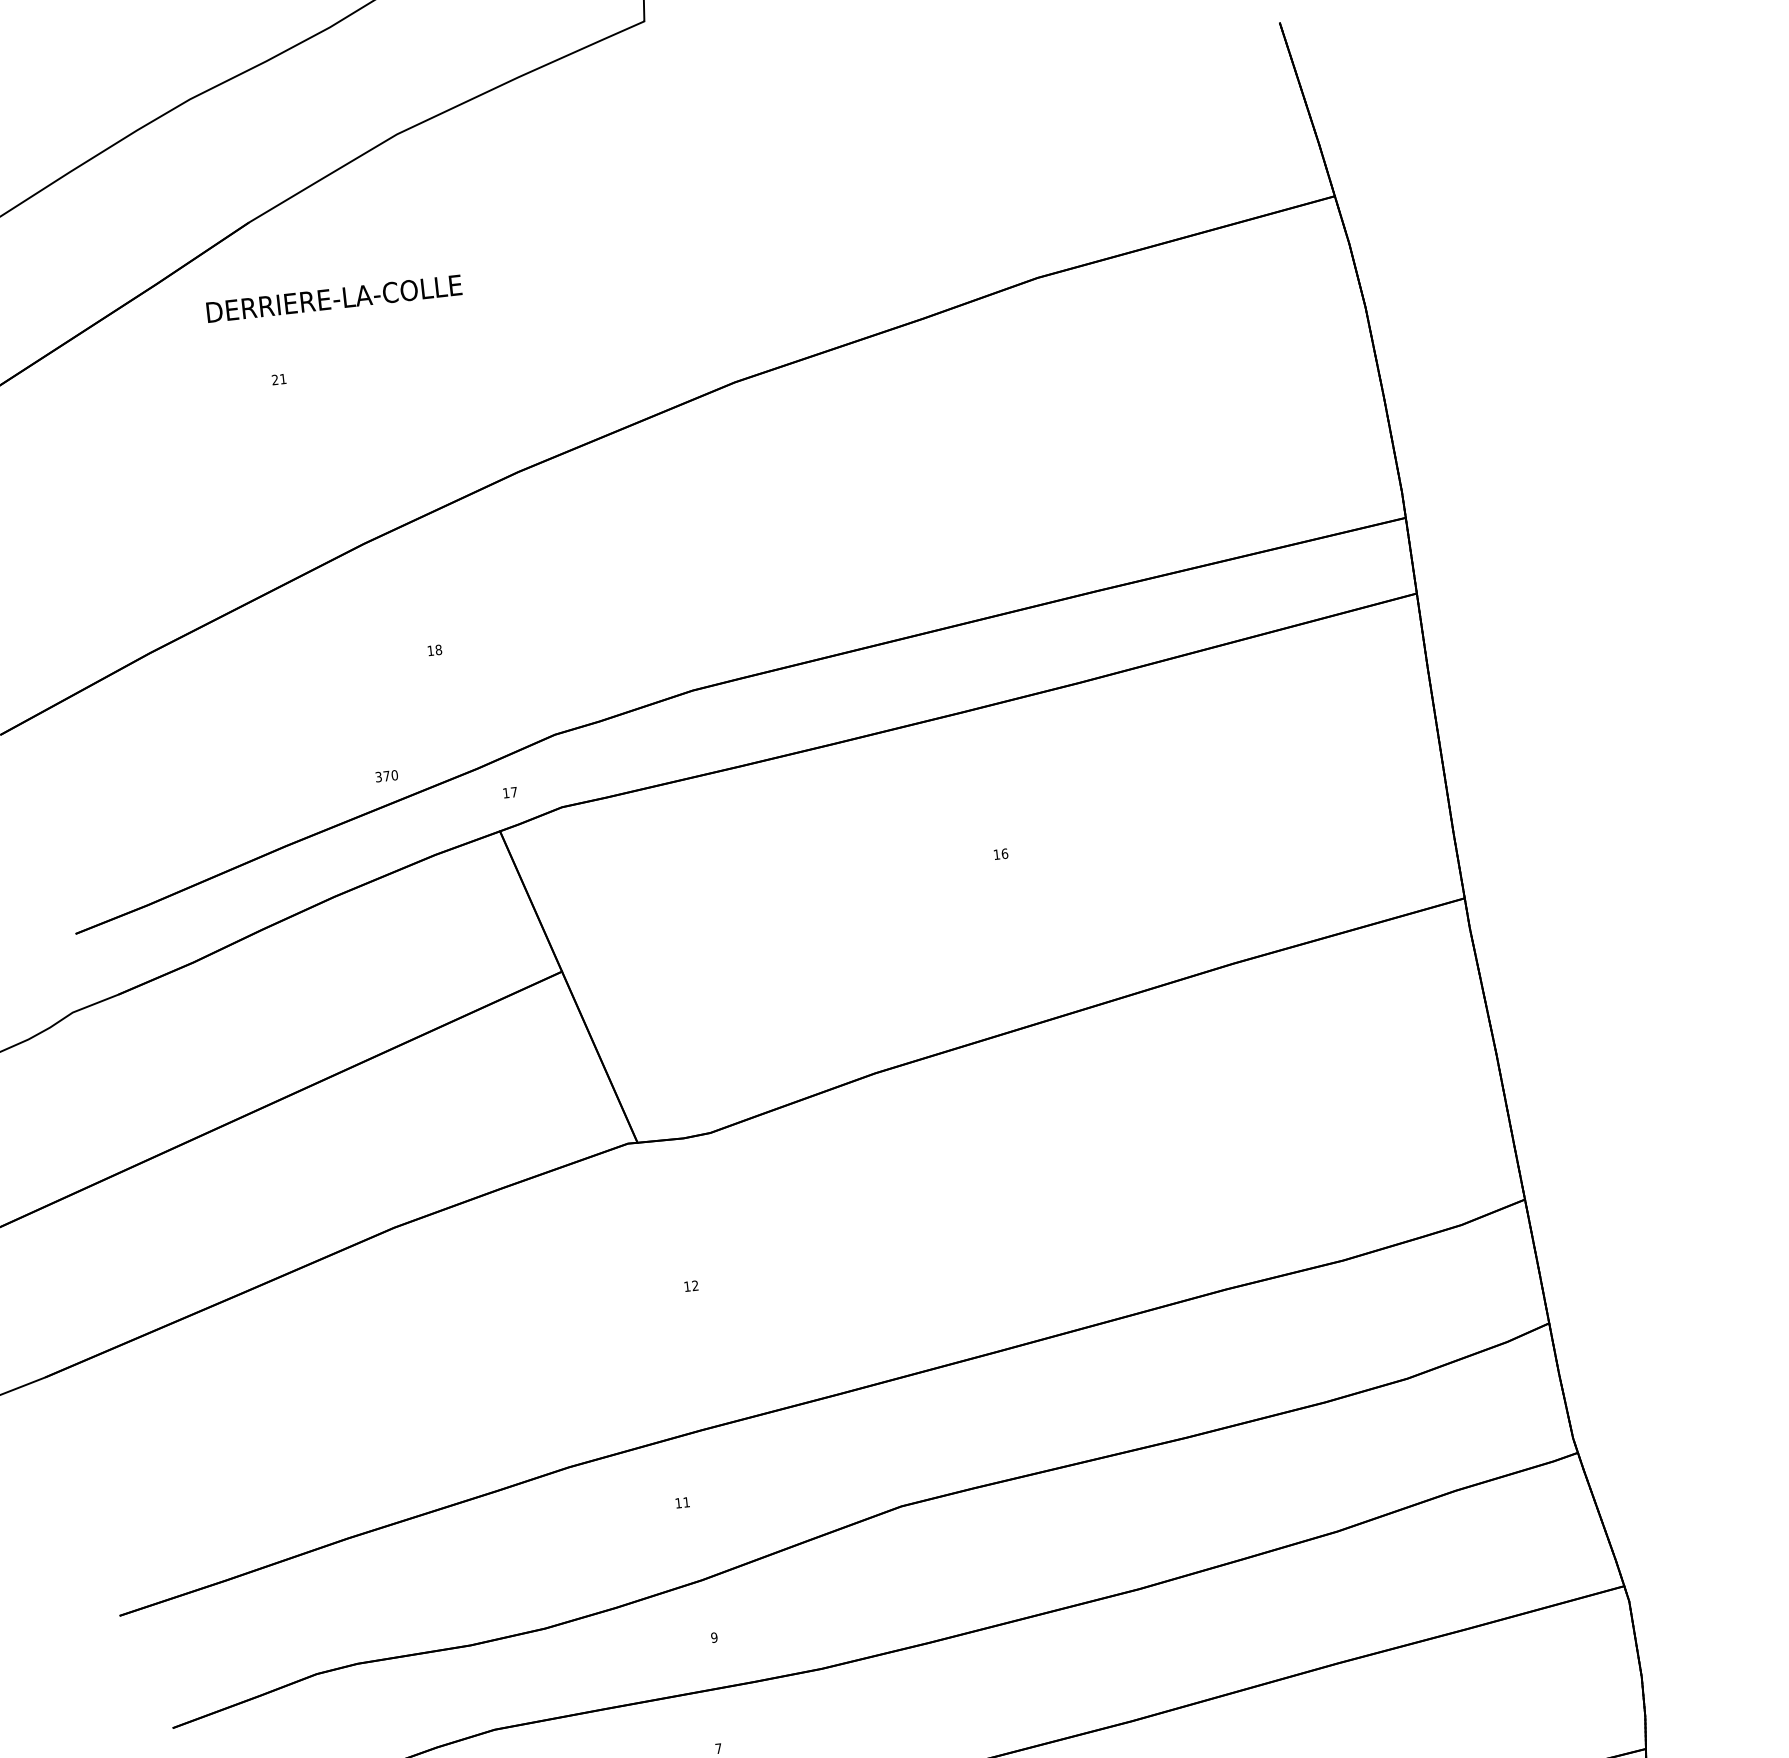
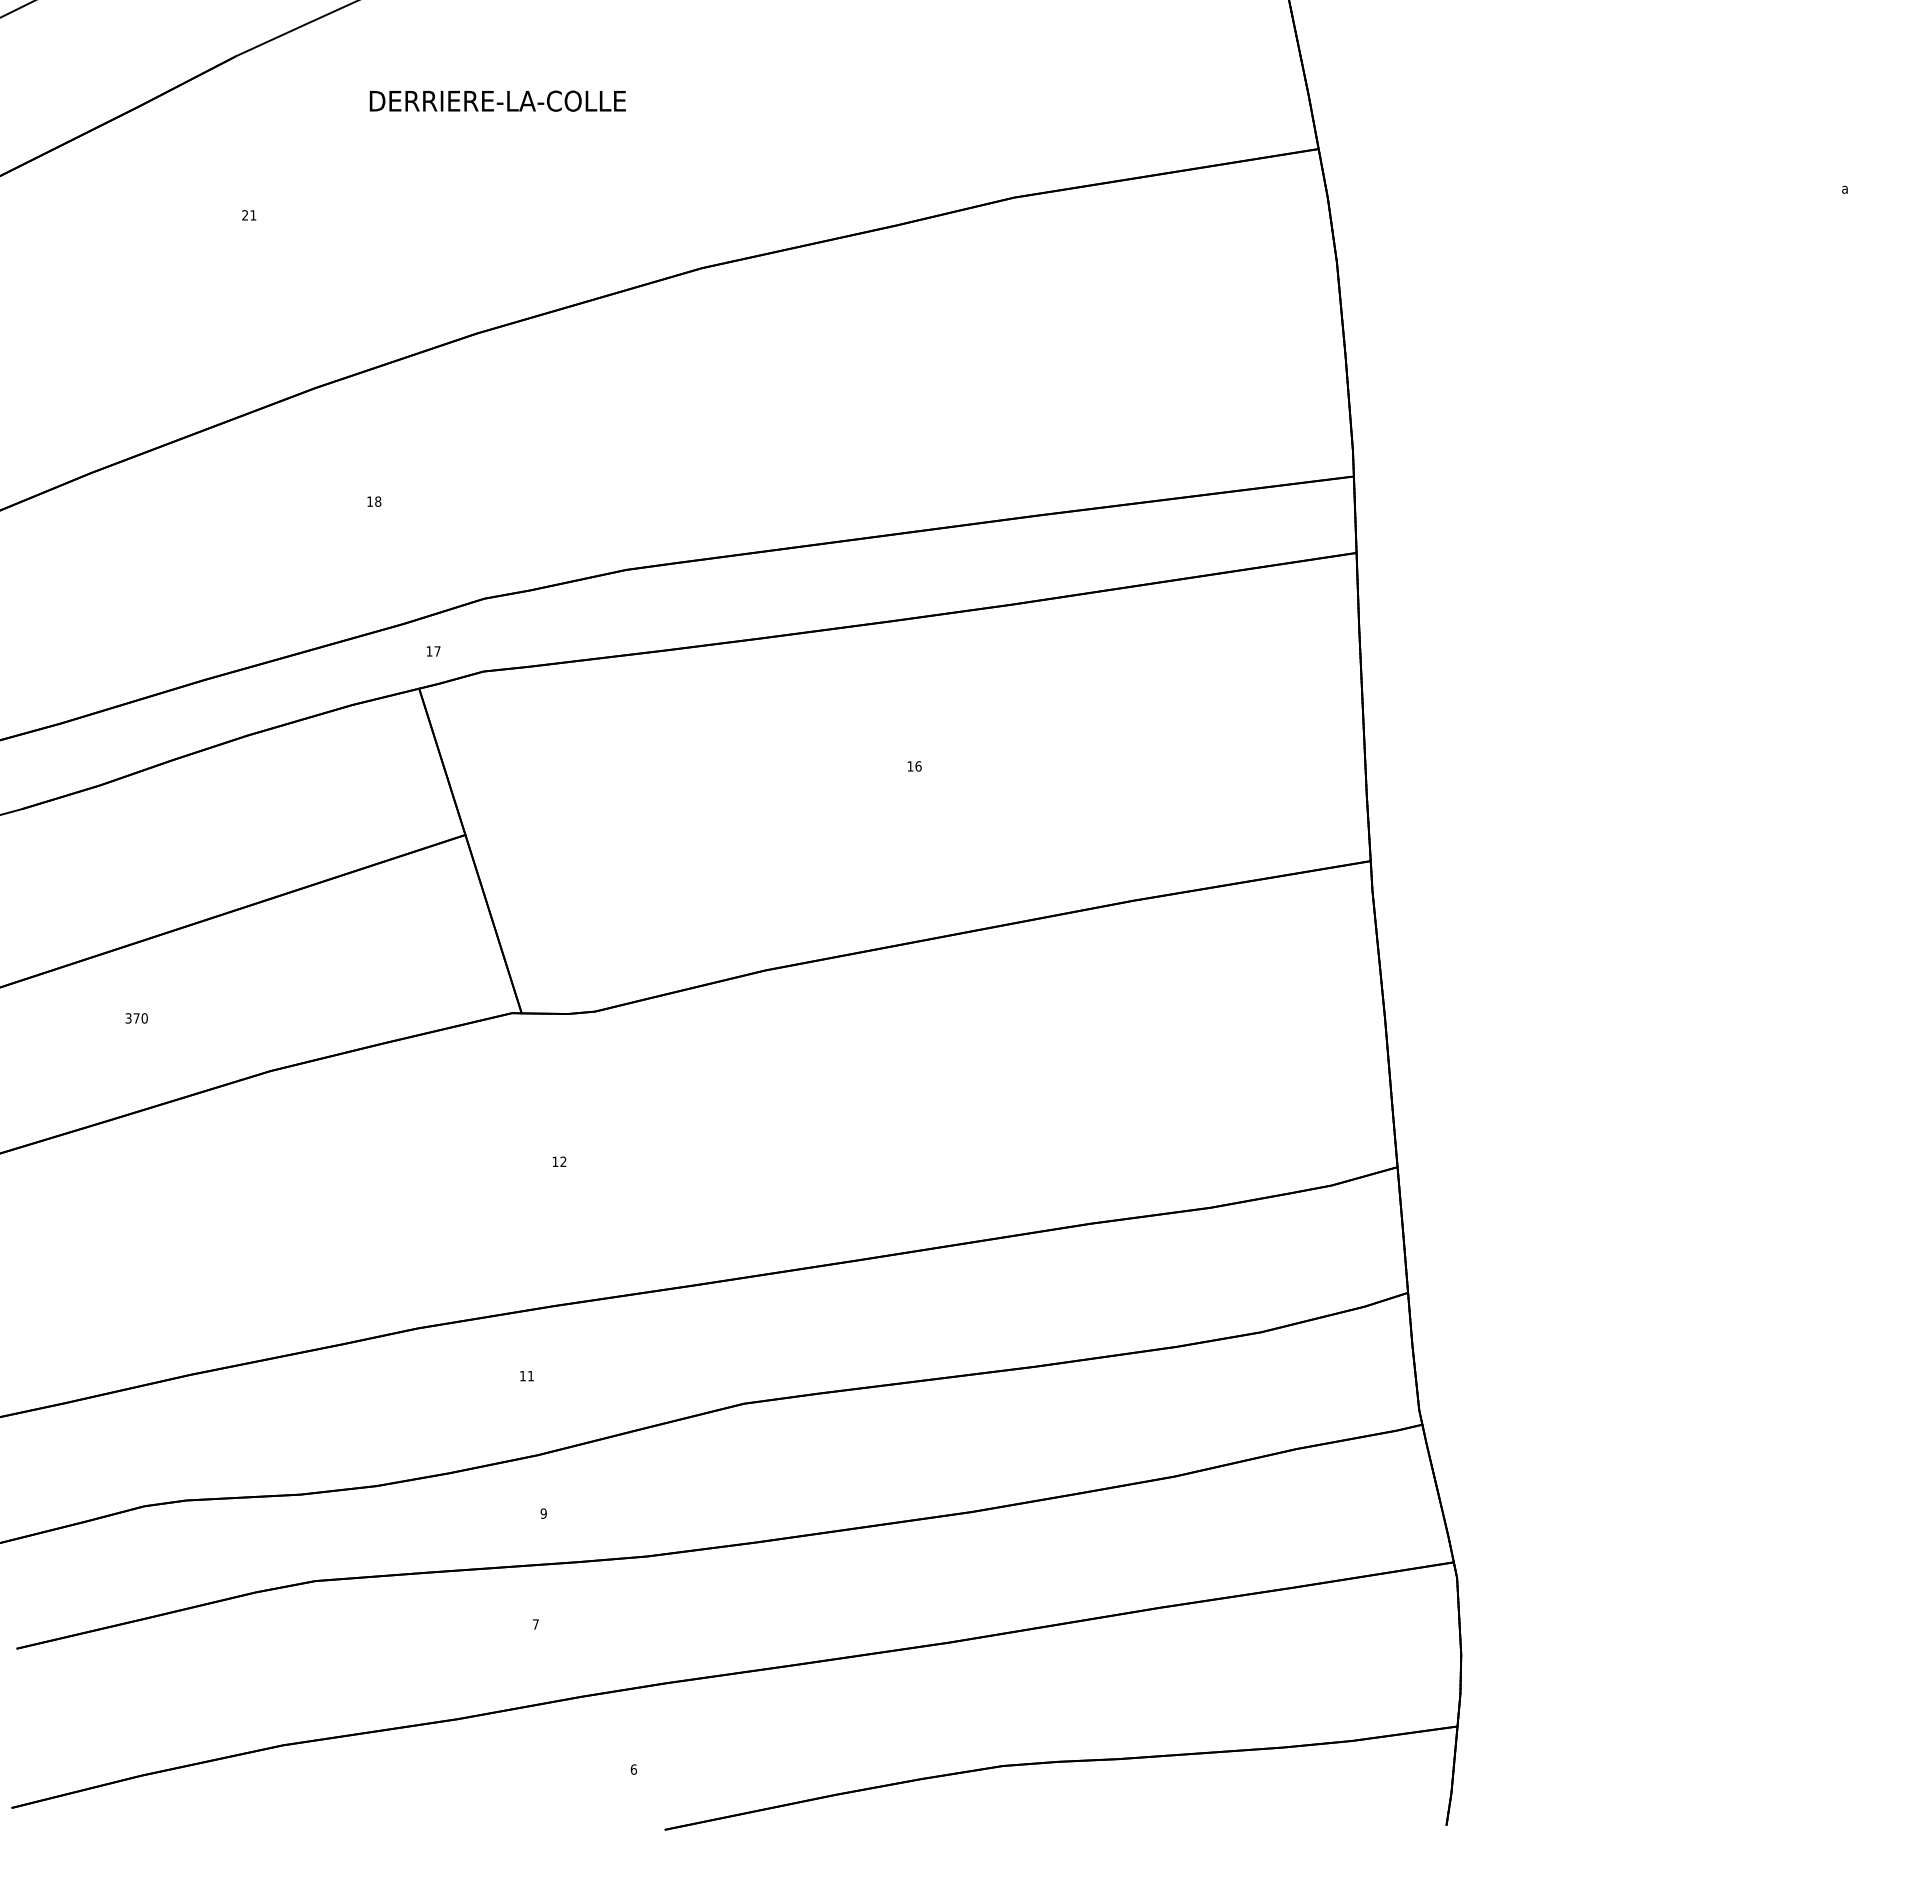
text: (333, 298) -> (497, 100), moved
text: (386, 776) -> (136, 1018), moved

